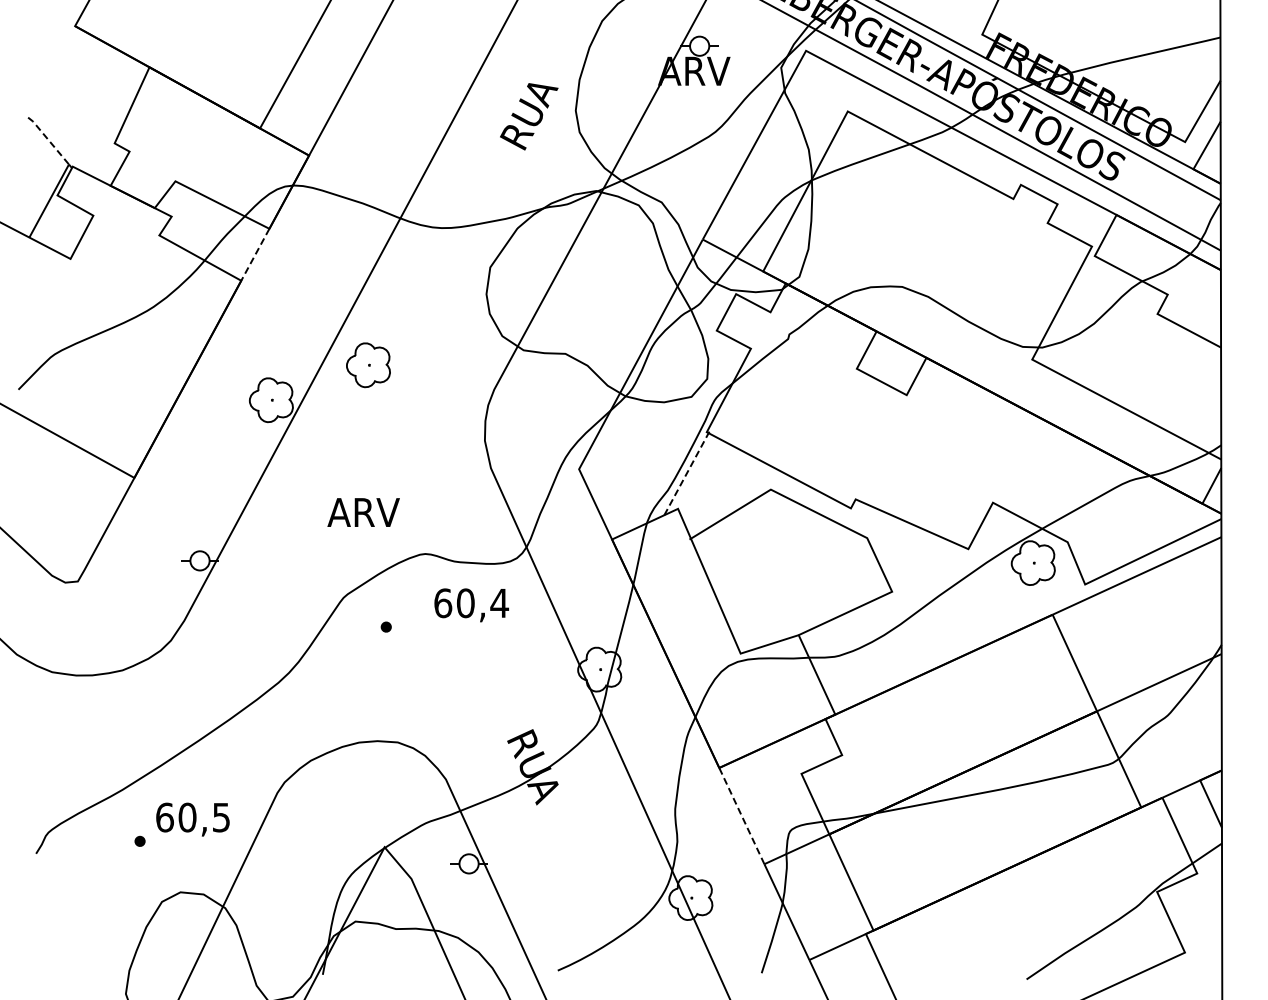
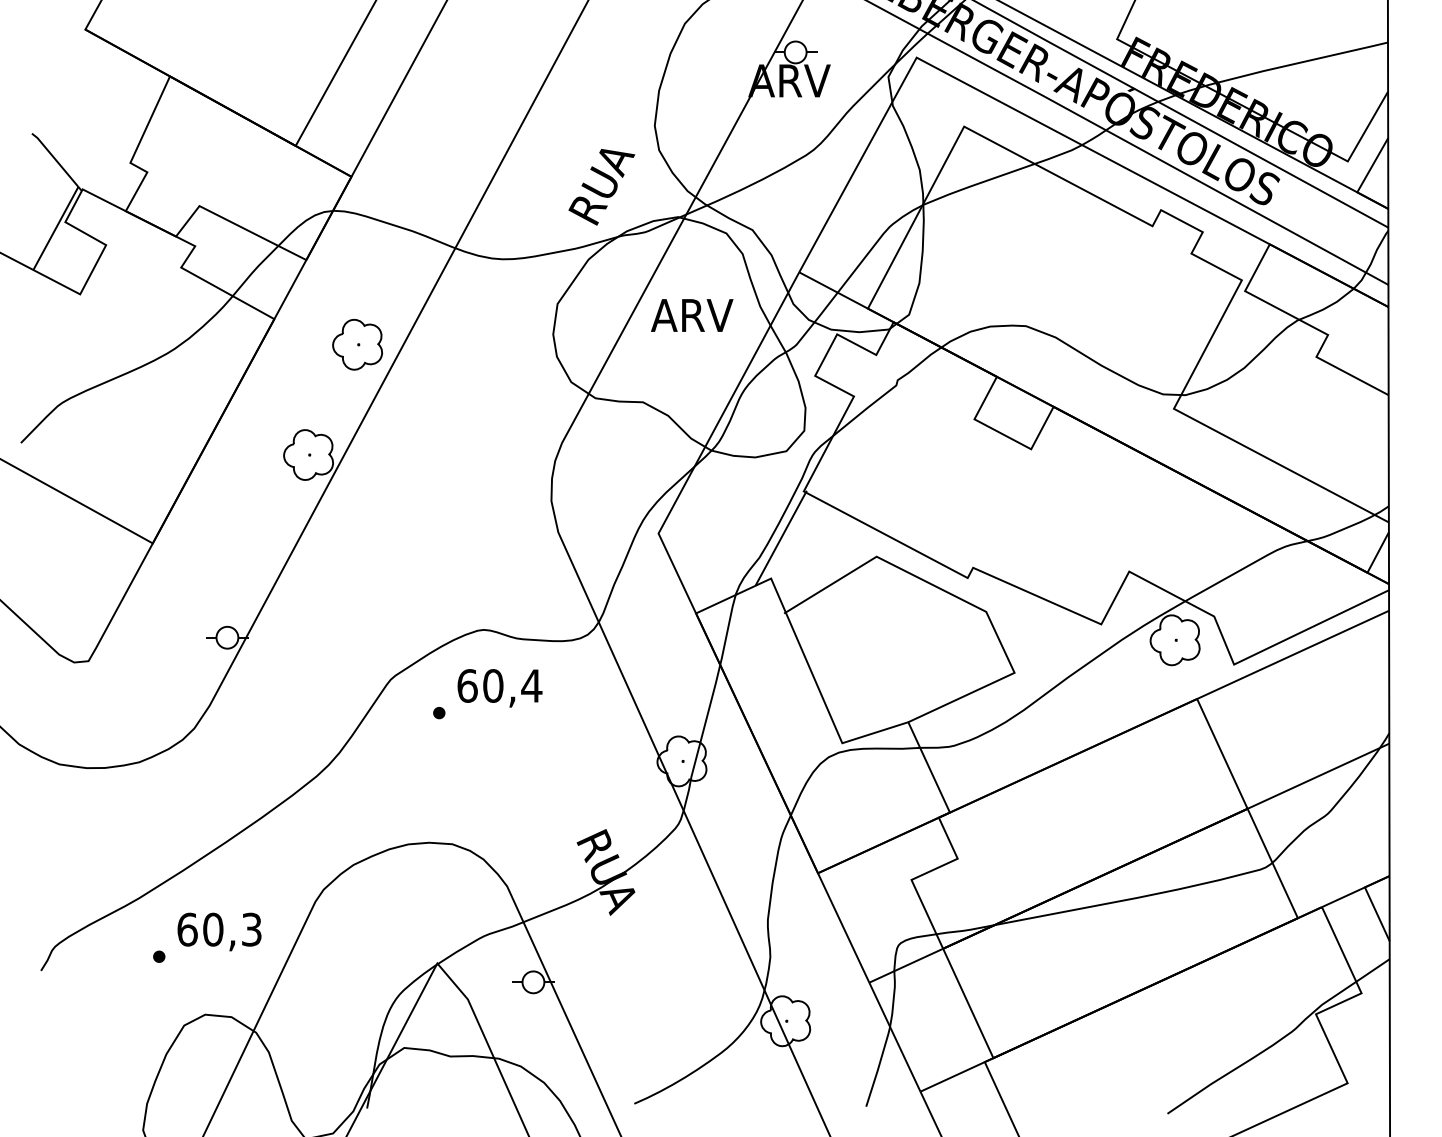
text: (529, 116) -> (602, 186), moved
line: (48, 140) -> (55, 159), dashed -> solid
line: (255, 254) -> (290, 289), dashed -> solid
part: (368, 365) -> (357, 345), moved
line: (686, 474) -> (780, 539), dashed -> solid
text: (363, 512) -> (691, 315), moved
text: (471, 605) -> (499, 688), moved
line: (741, 815) -> (843, 927), dashed -> solid
text: (221, 816) -> (251, 928), 60,5 -> 60,3

